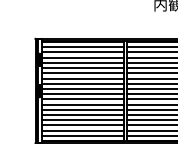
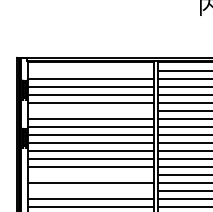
line: (83, 47) -> (90, 71), removed
line: (83, 73) -> (90, 111), removed
line: (83, 115) -> (90, 175), removed
line: (83, 125) -> (90, 191), removed

